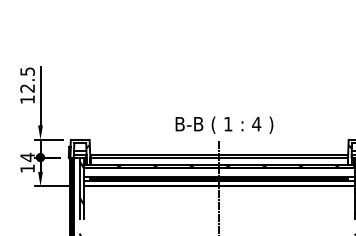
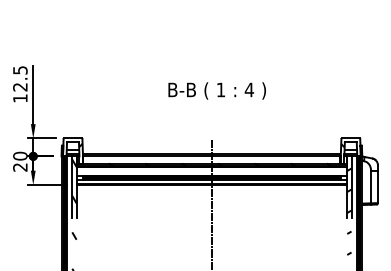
text: (223, 124) -> (216, 90), moved
text: (27, 162) -> (20, 161), 14 -> 20

